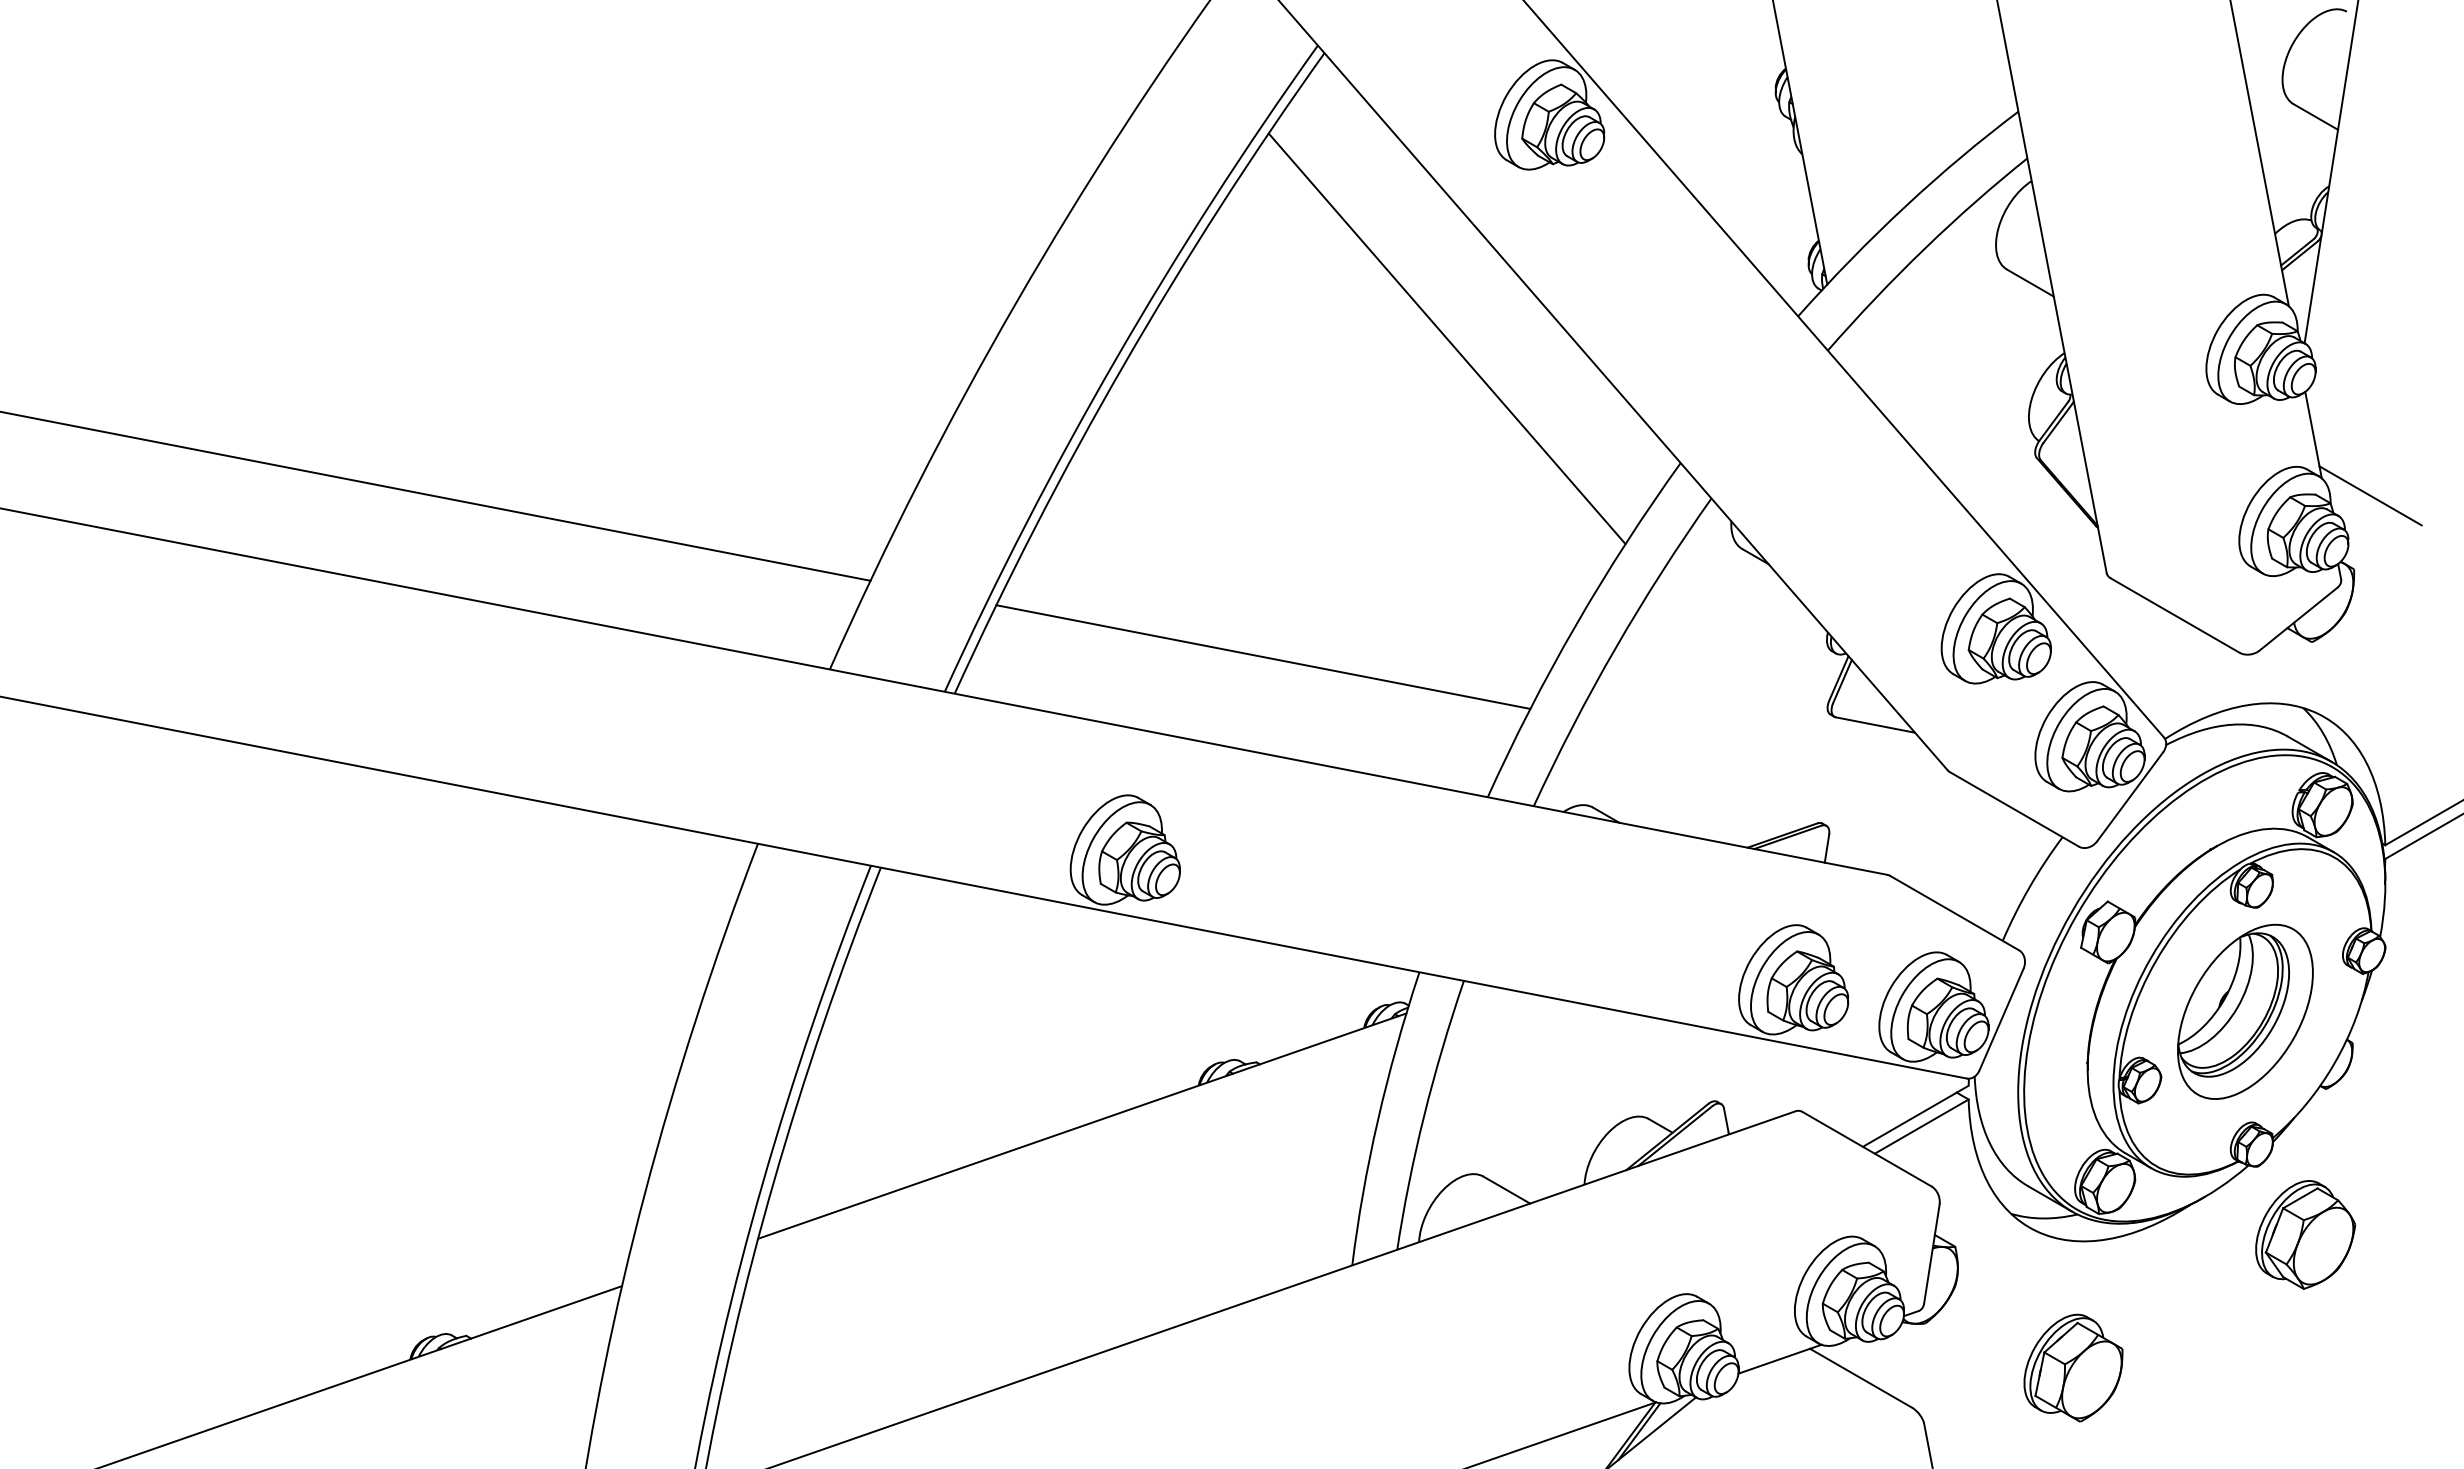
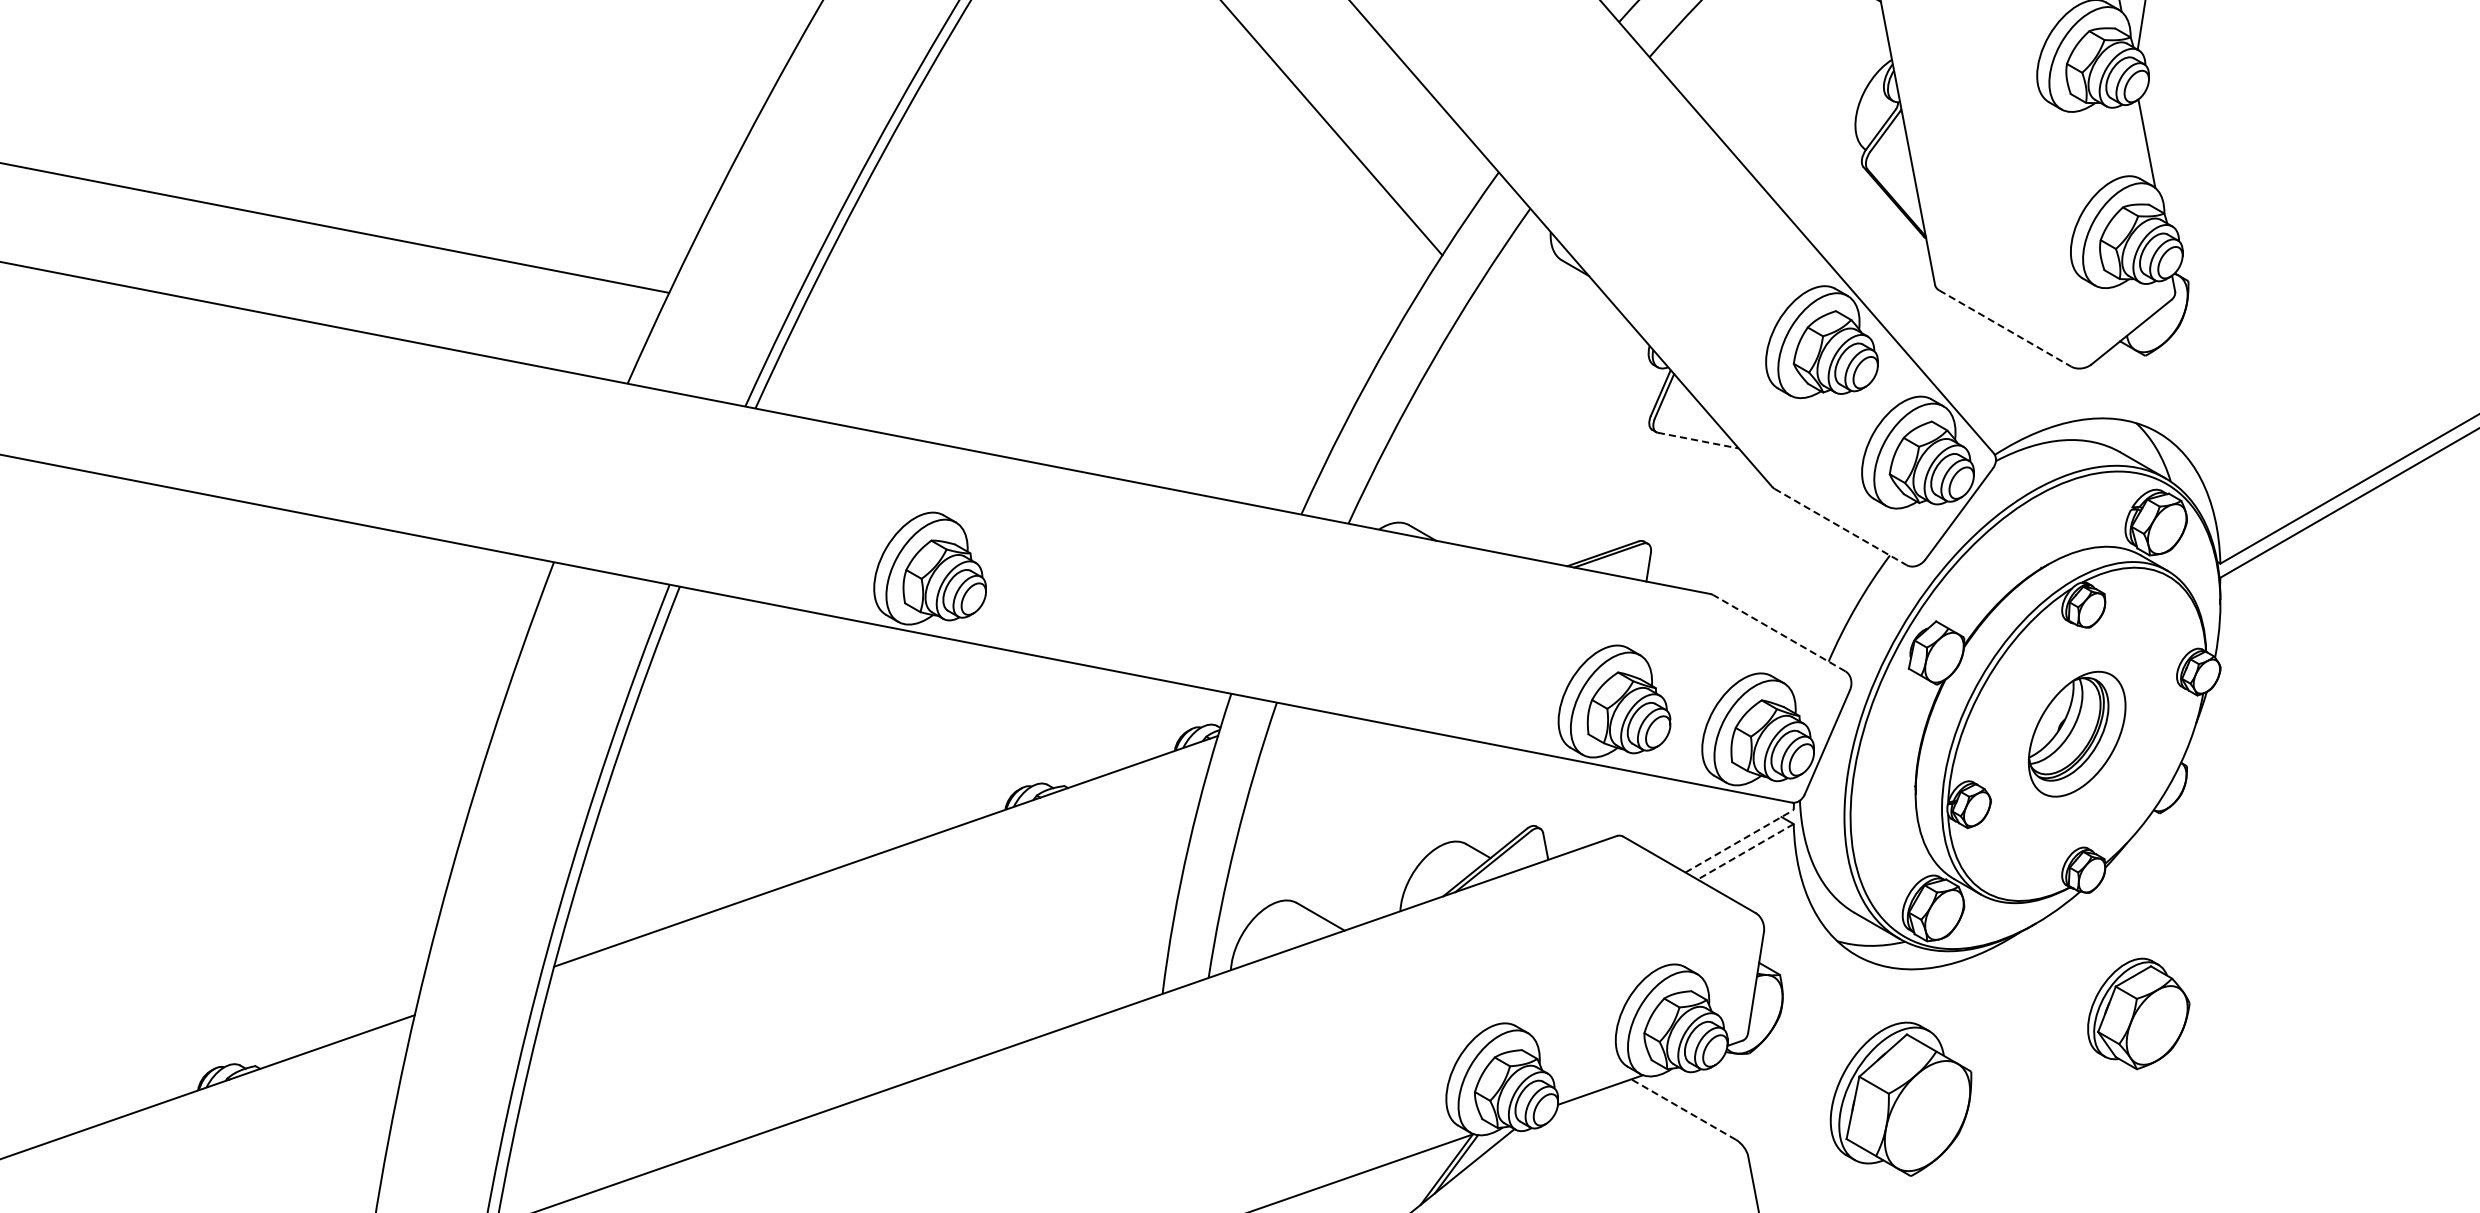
line: (2370, 495) -> (2205, 205), removed
line: (2175, 615) -> (2005, 328), solid -> dashed
line: (1263, 656) -> (1071, 370), removed
line: (1875, 725) -> (1698, 441), solid -> dashed
line: (2014, 809) -> (1840, 527), solid -> dashed
line: (1954, 912) -> (1779, 632), solid -> dashed
part: (2245, 1011) -> (2077, 733), size x0.7
line: (1916, 1116) -> (1740, 841), solid -> dashed
line: (1921, 1126) -> (1745, 851), solid -> dashed
part: (2305, 1234) -> (2138, 1013), moved
part: (2073, 1367) -> (1901, 1098), size x1.4
line: (1860, 1378) -> (1682, 1109), solid -> dashed

